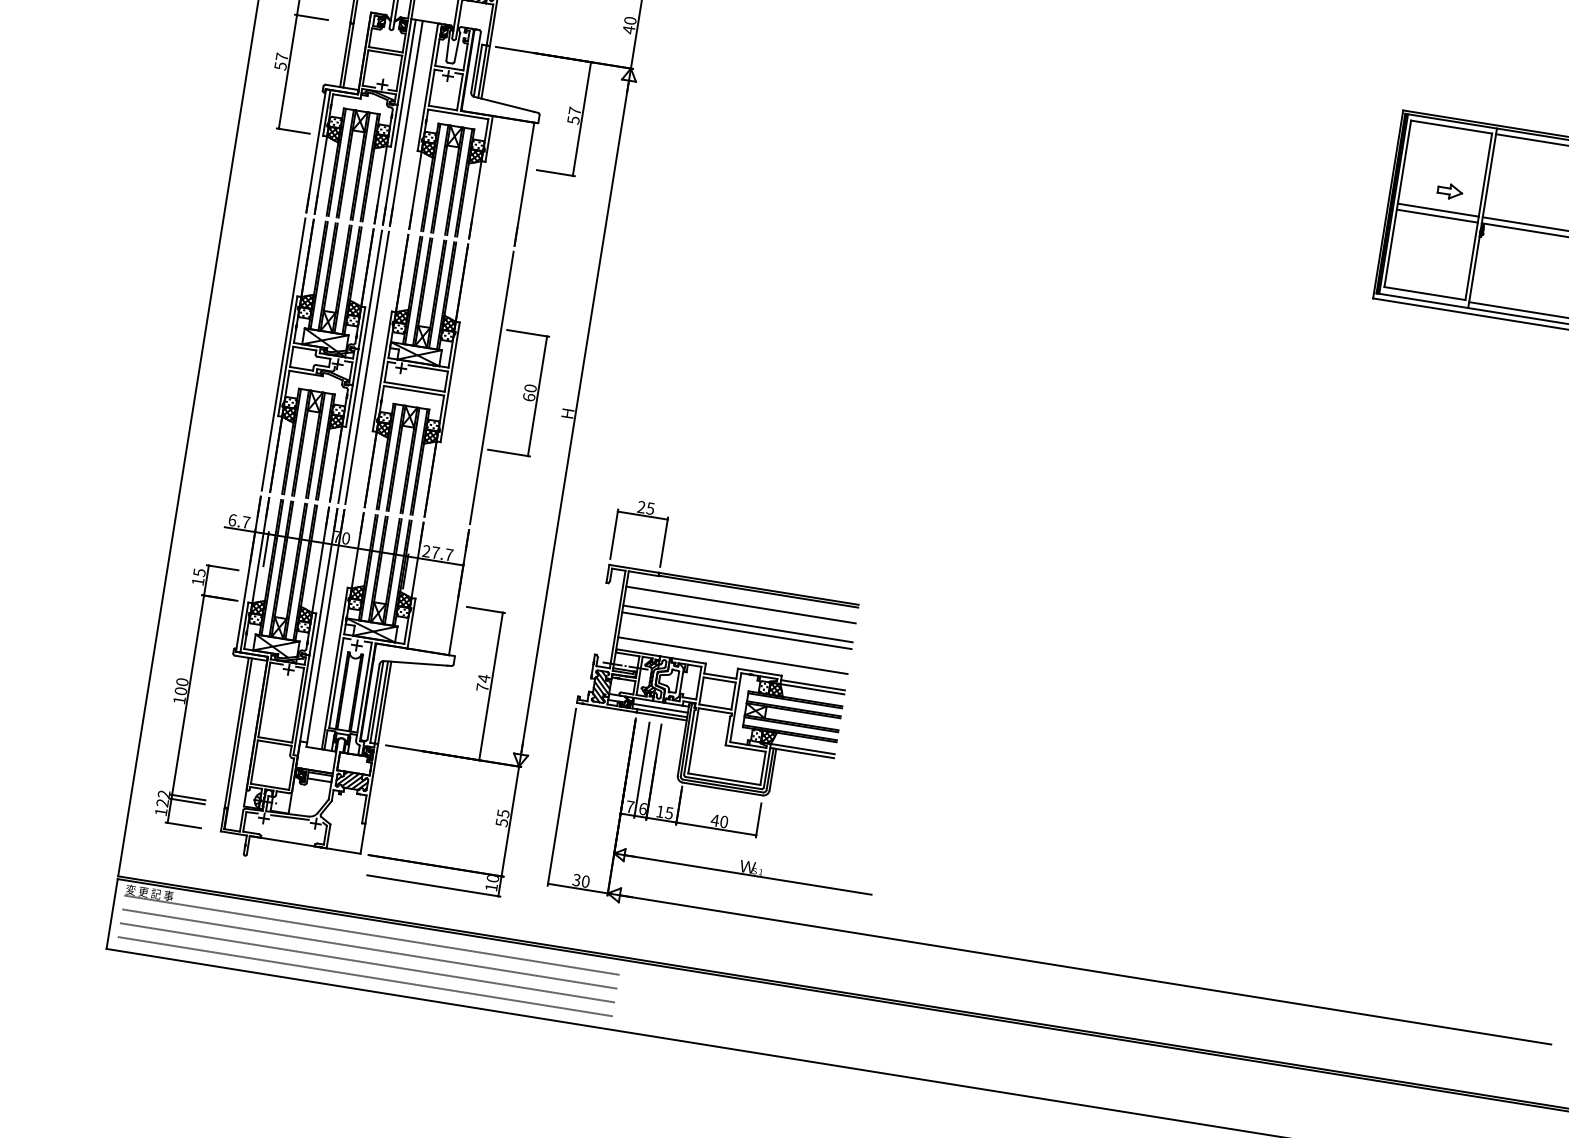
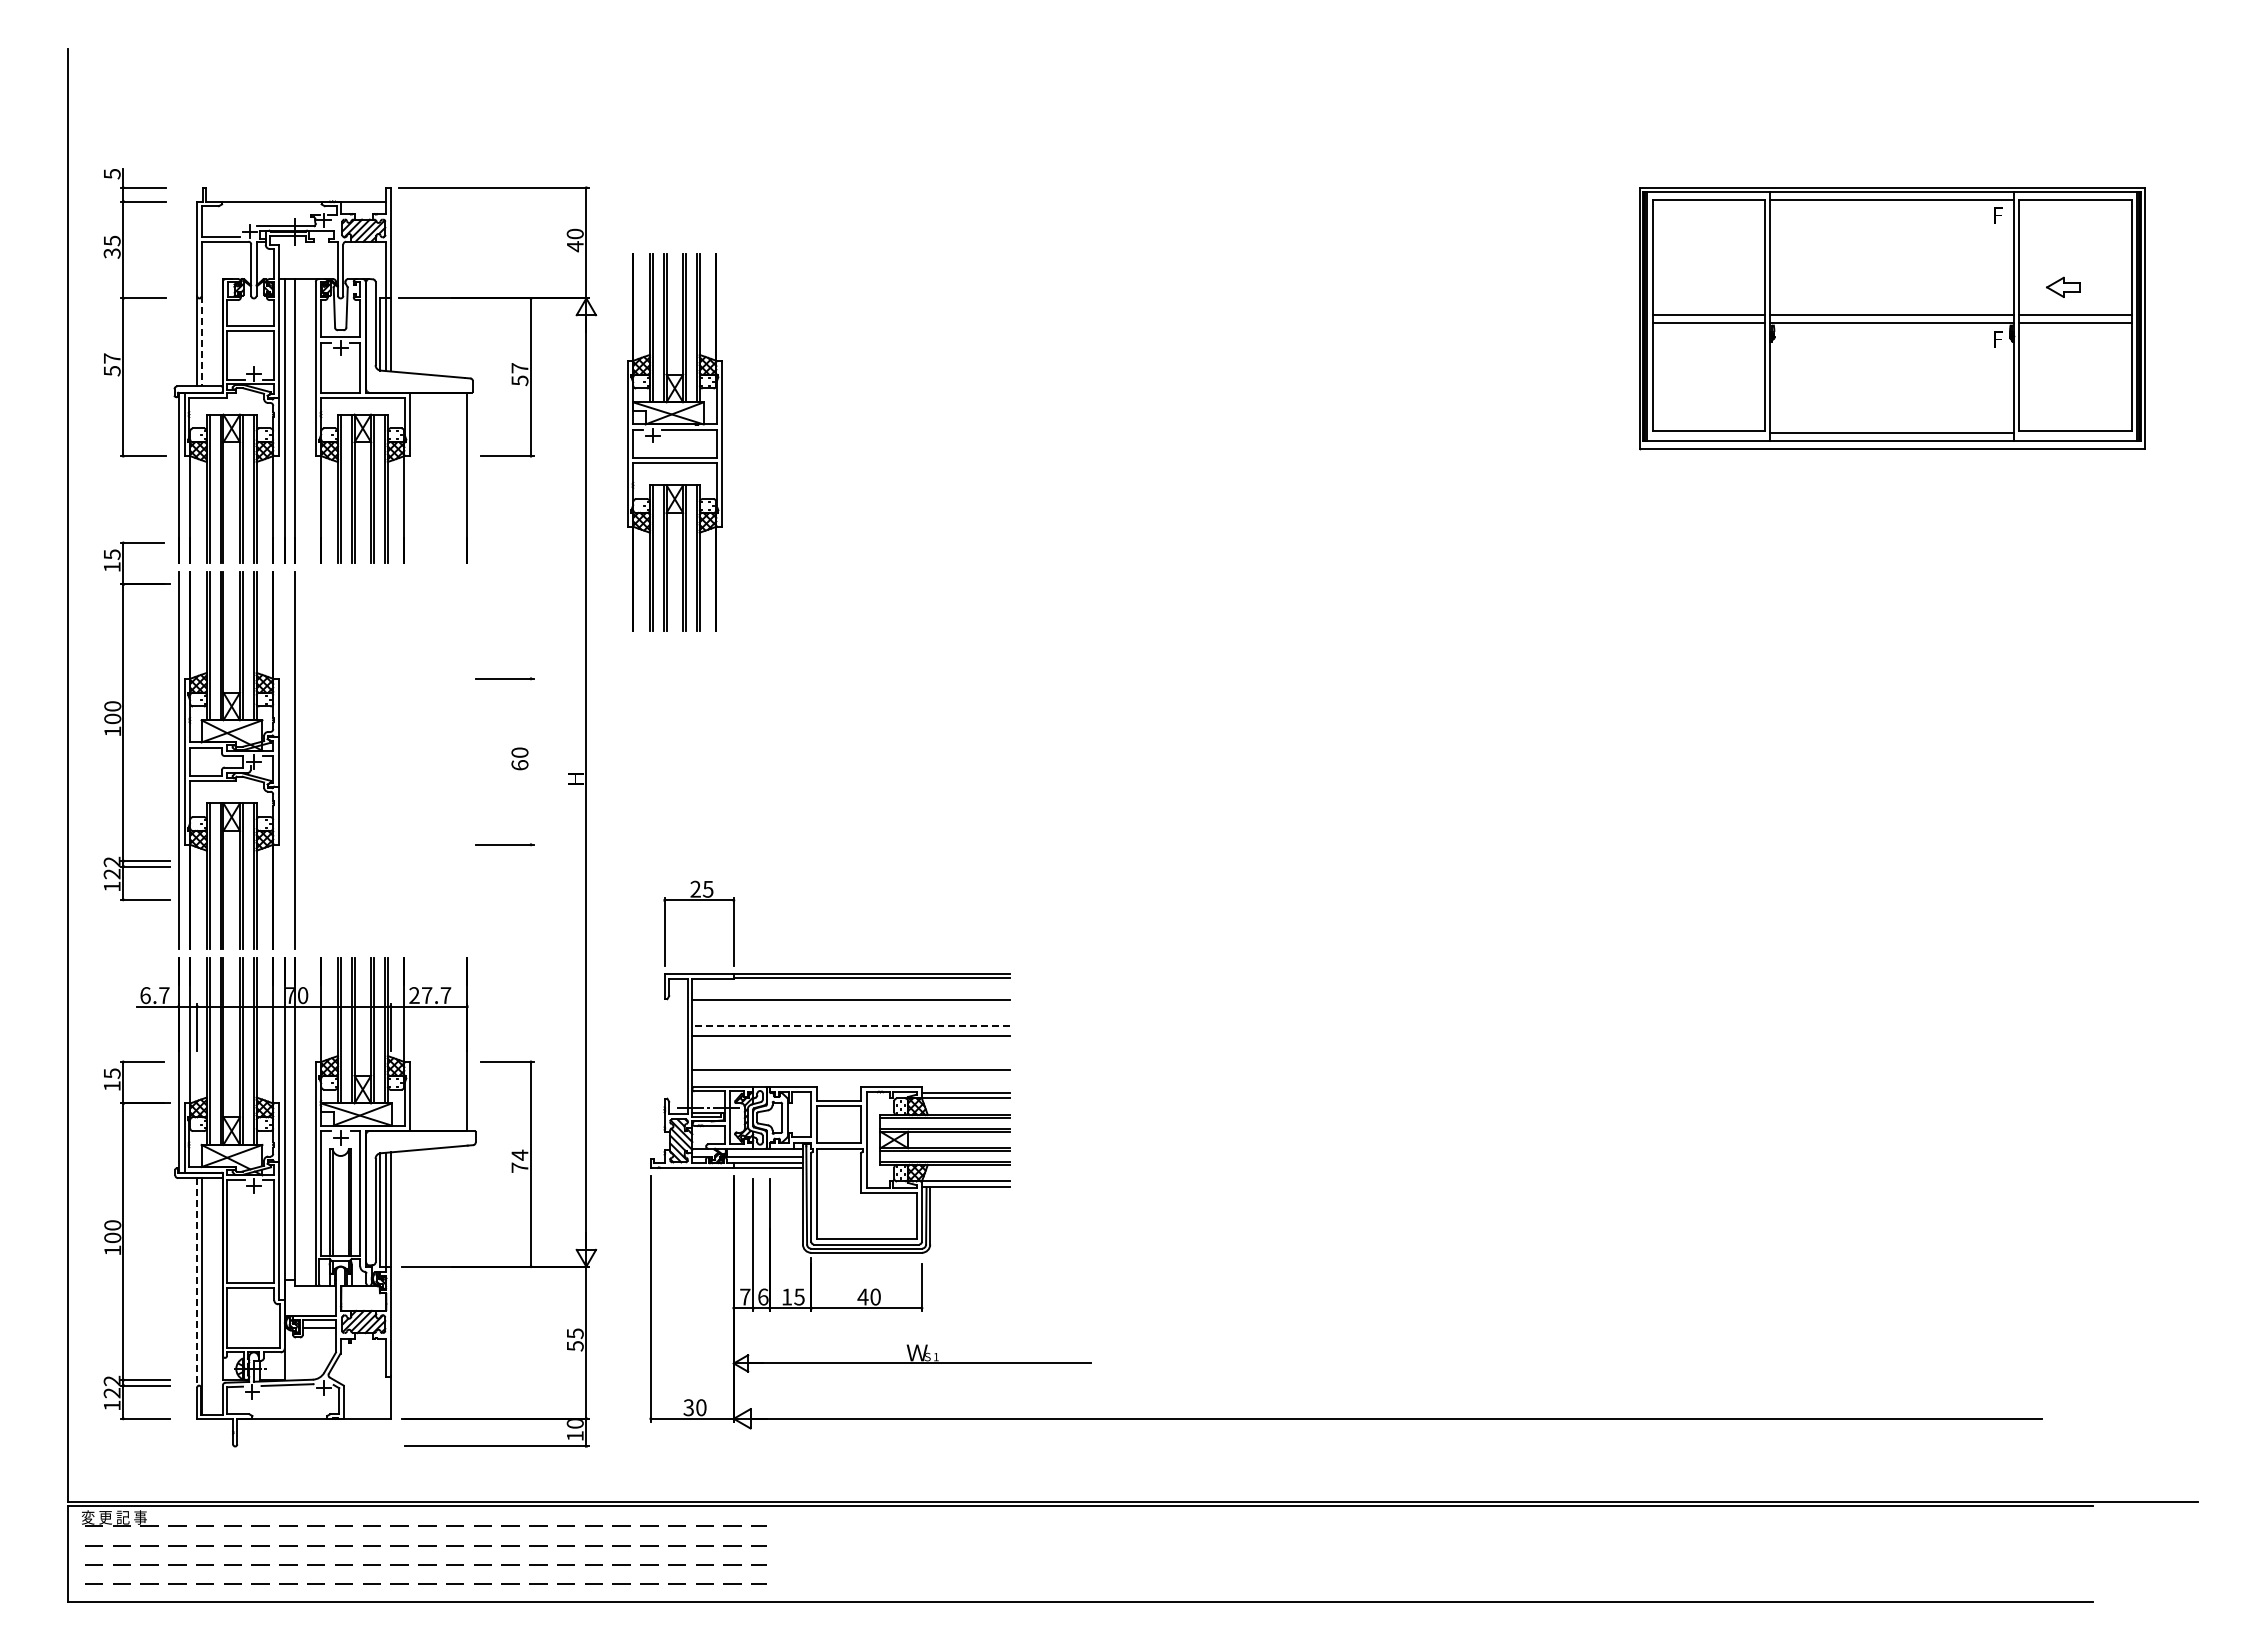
line: (348, 55) -> (201, 341), solid -> dashed
part: (1450, 190) -> (1720, 286), removed
part: (248, 320) -> (123, 721), added
line: (359, 366) -> (284, 760), removed
part: (416, 375) -> (674, 442), moved
line: (491, 387) -> (466, 760), removed
line: (537, 396) -> (531, 761), removed
line: (737, 624) -> (850, 1026), solid -> dashed
line: (236, 733) -> (197, 1282), solid -> dashed

